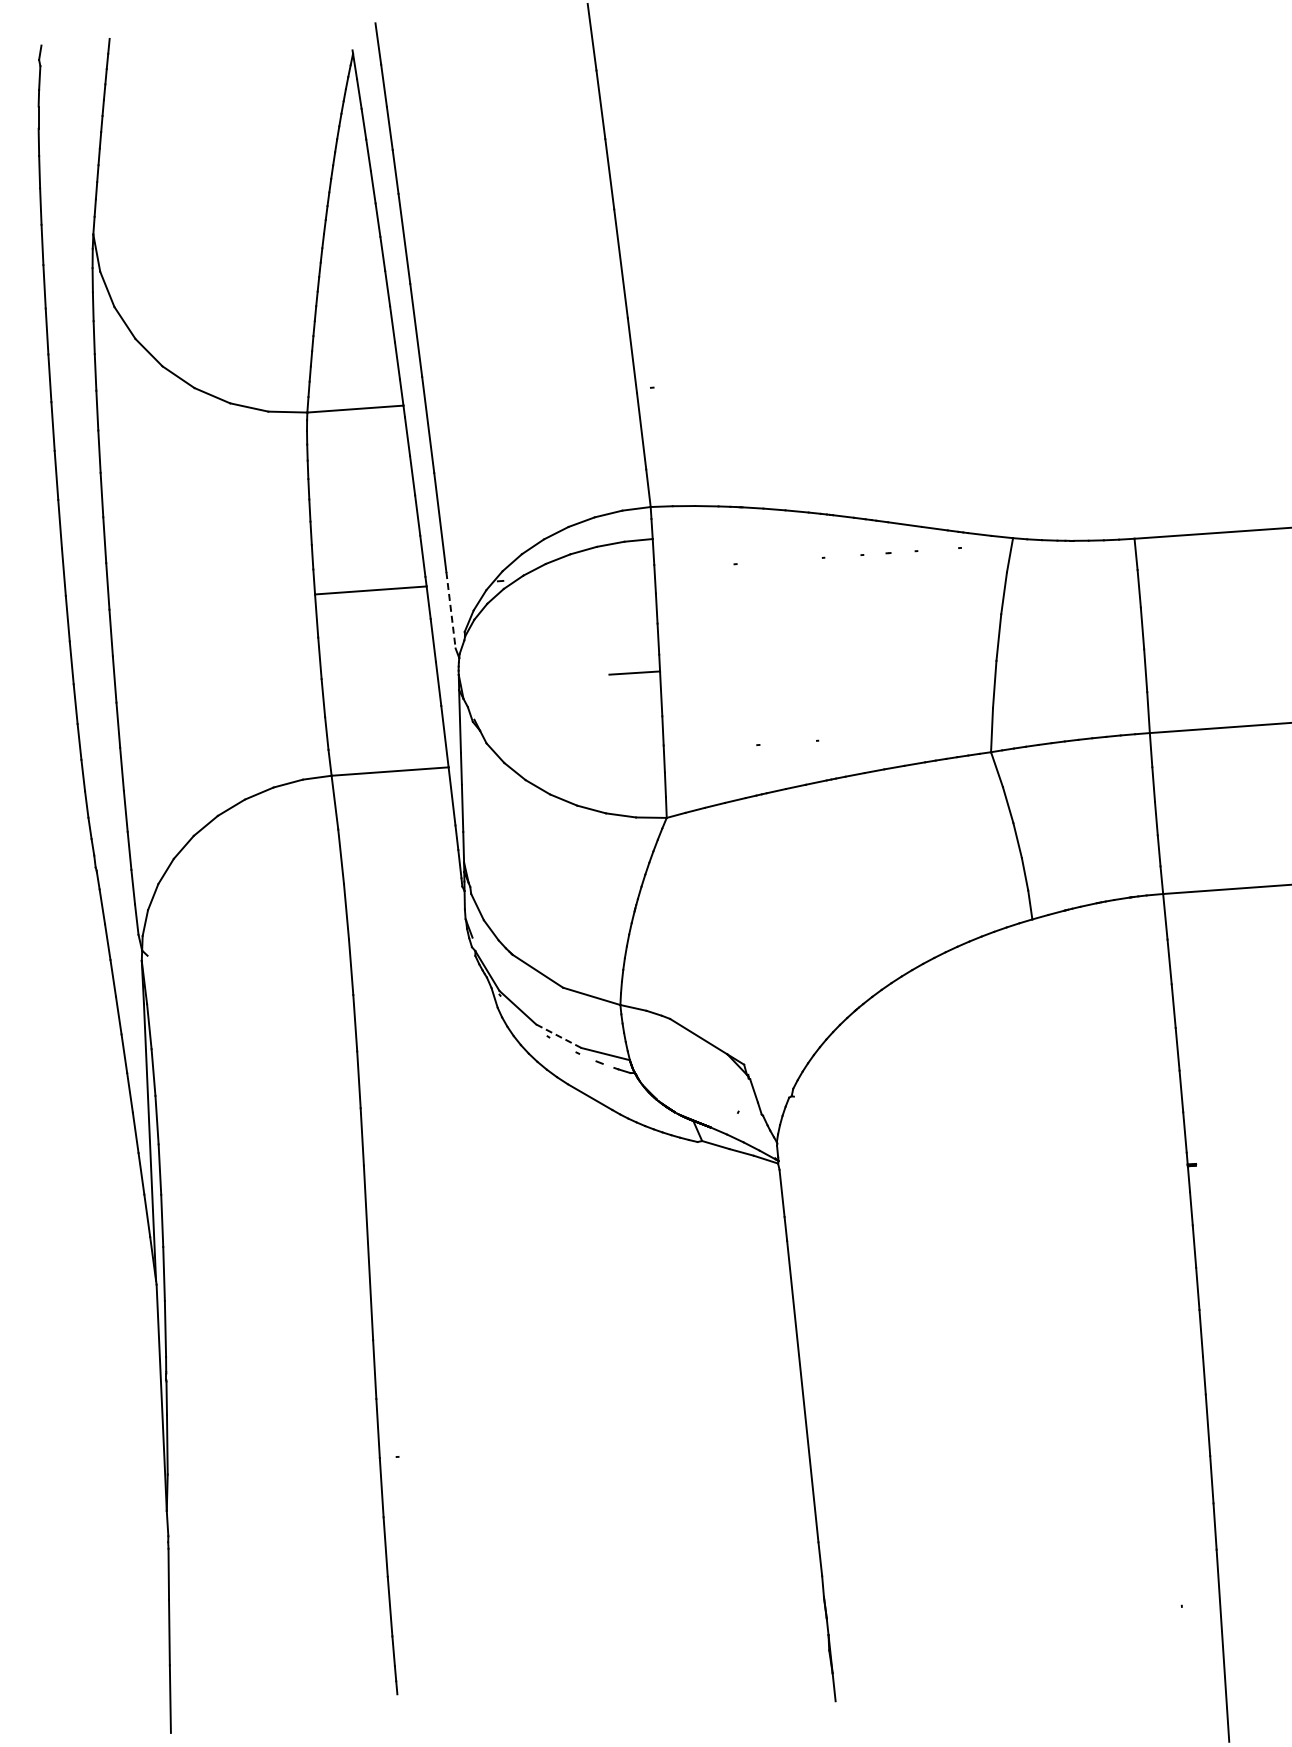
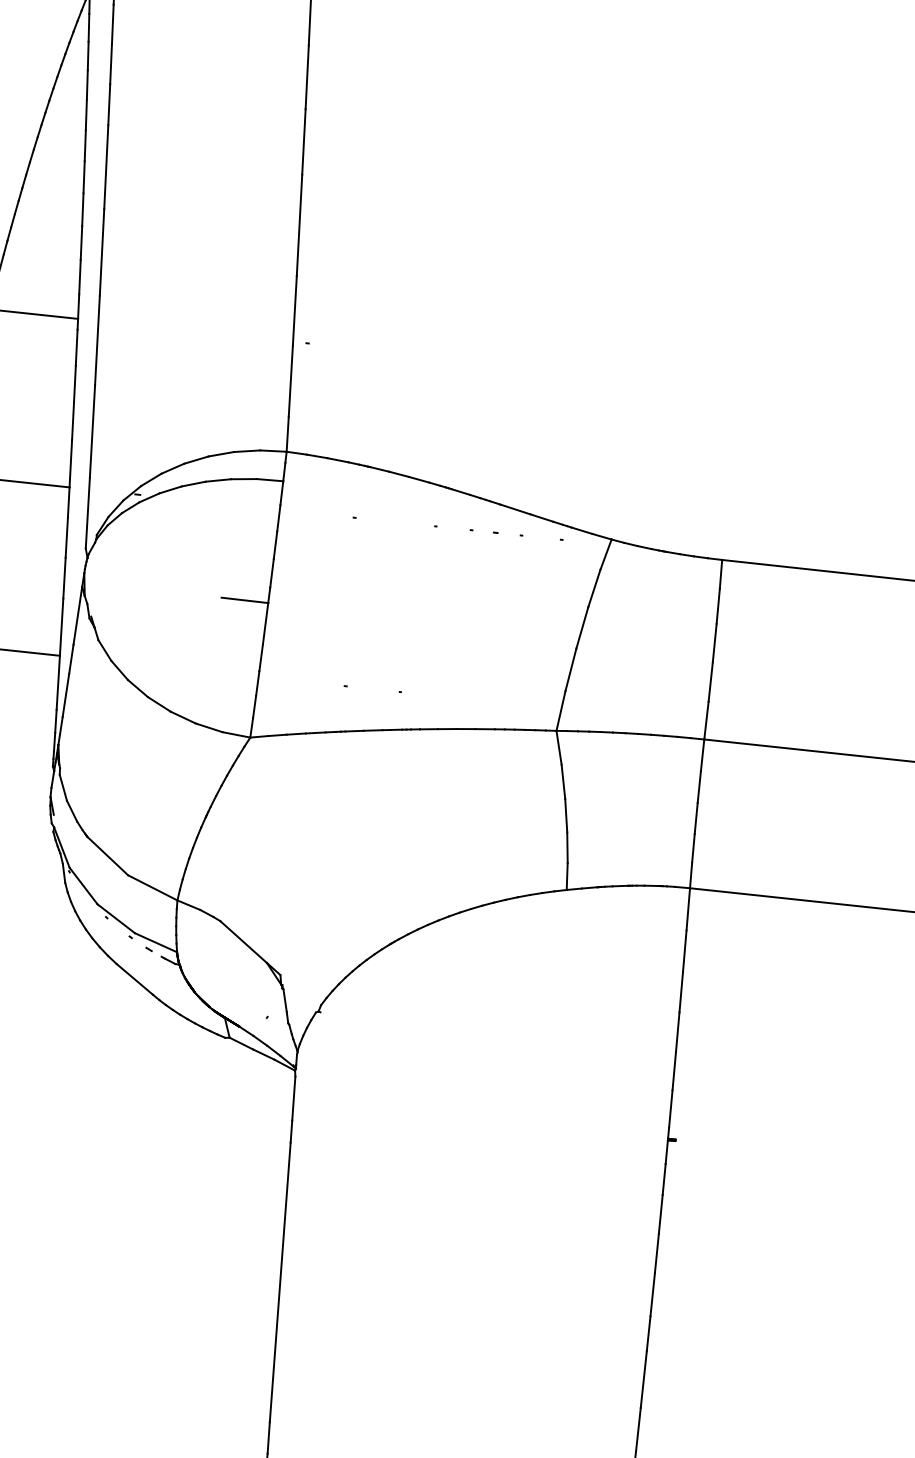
line: (451, 610) -> (88, 513), dashed -> solid
line: (558, 1036) -> (115, 918), dashed -> solid

